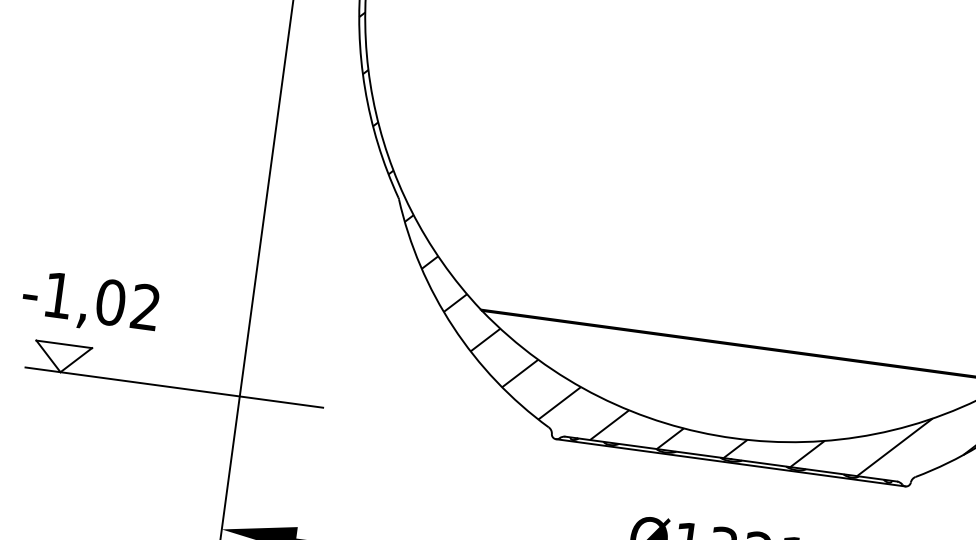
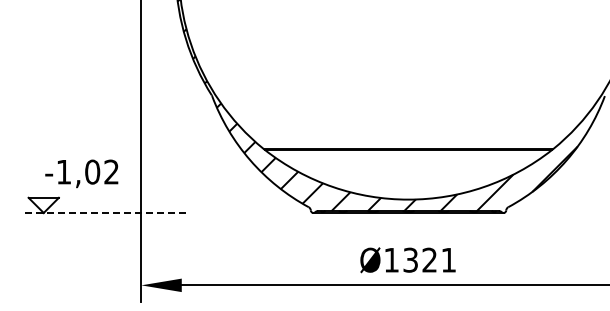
text: (90, 302) -> (81, 173), moved
line: (174, 386) -> (105, 212), solid -> dashed

